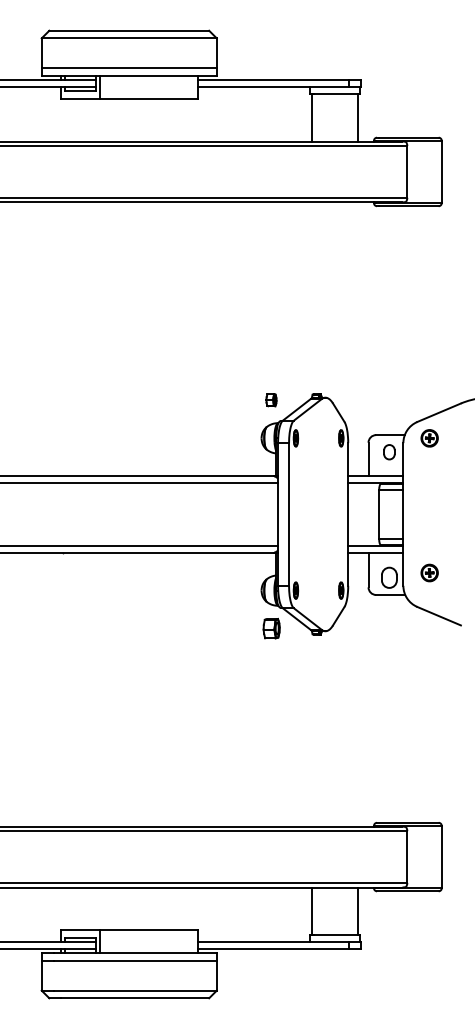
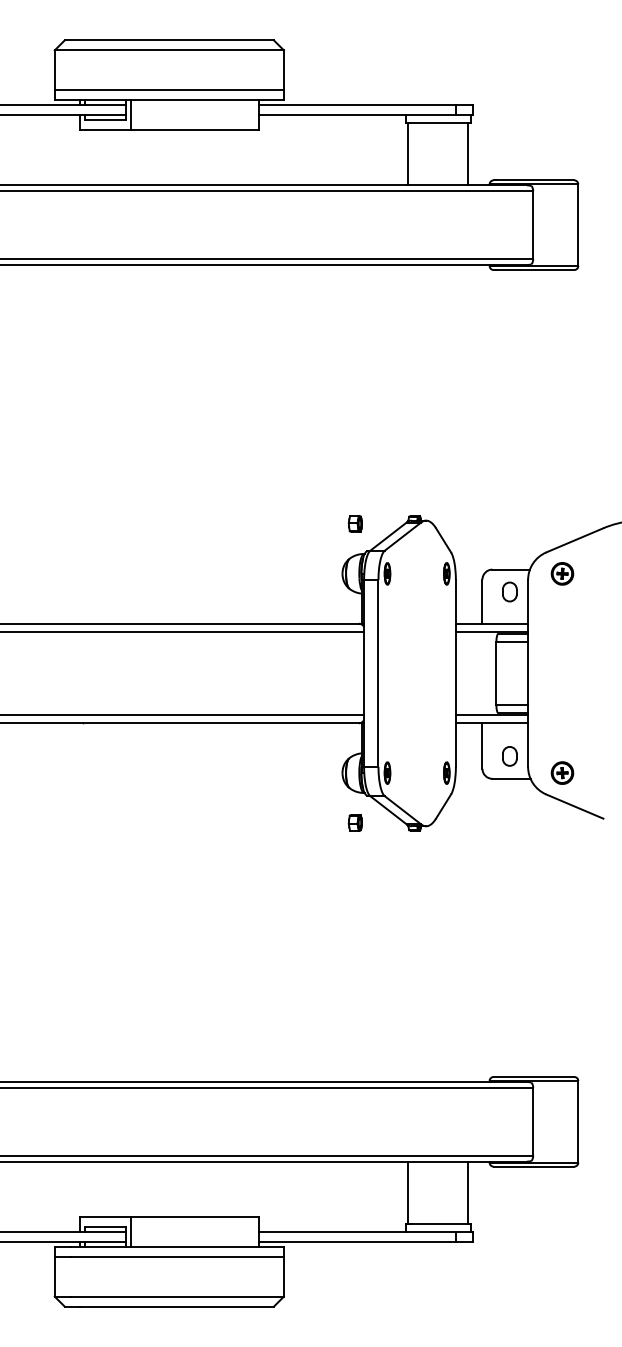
part: (429, 572) -> (562, 772), moved
part: (389, 577) -> (509, 756), size x0.71
part: (270, 628) -> (354, 822), size x0.62

